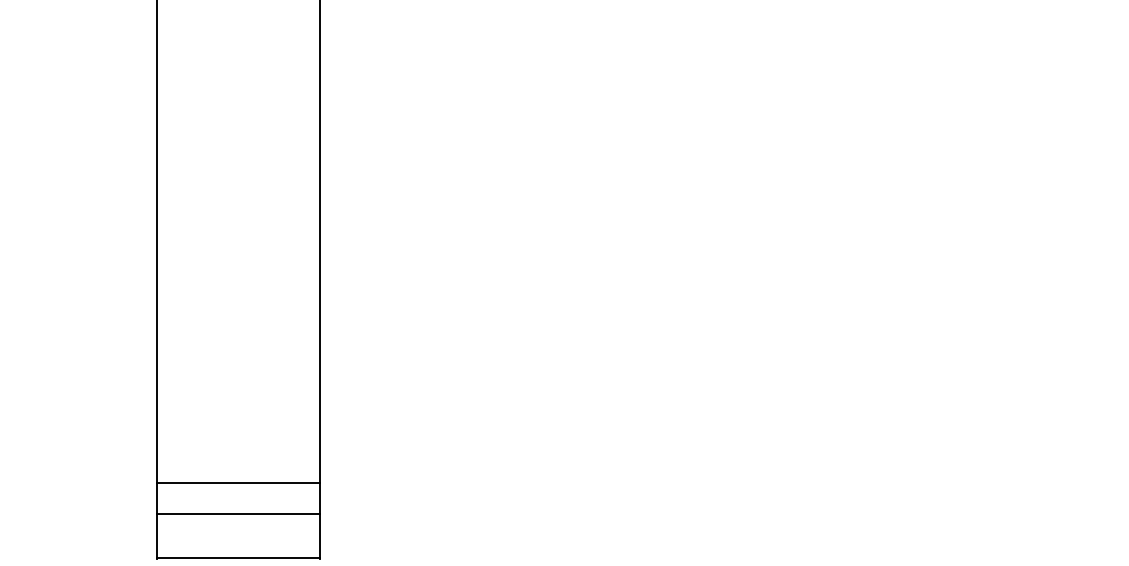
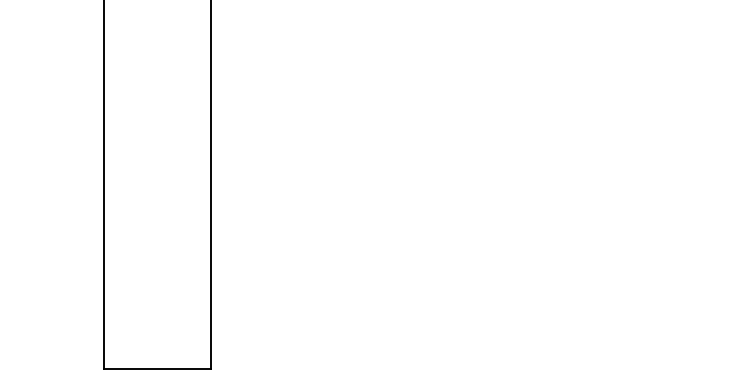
line: (238, 483) -> (157, 319), removed
line: (238, 513) -> (157, 339), removed

